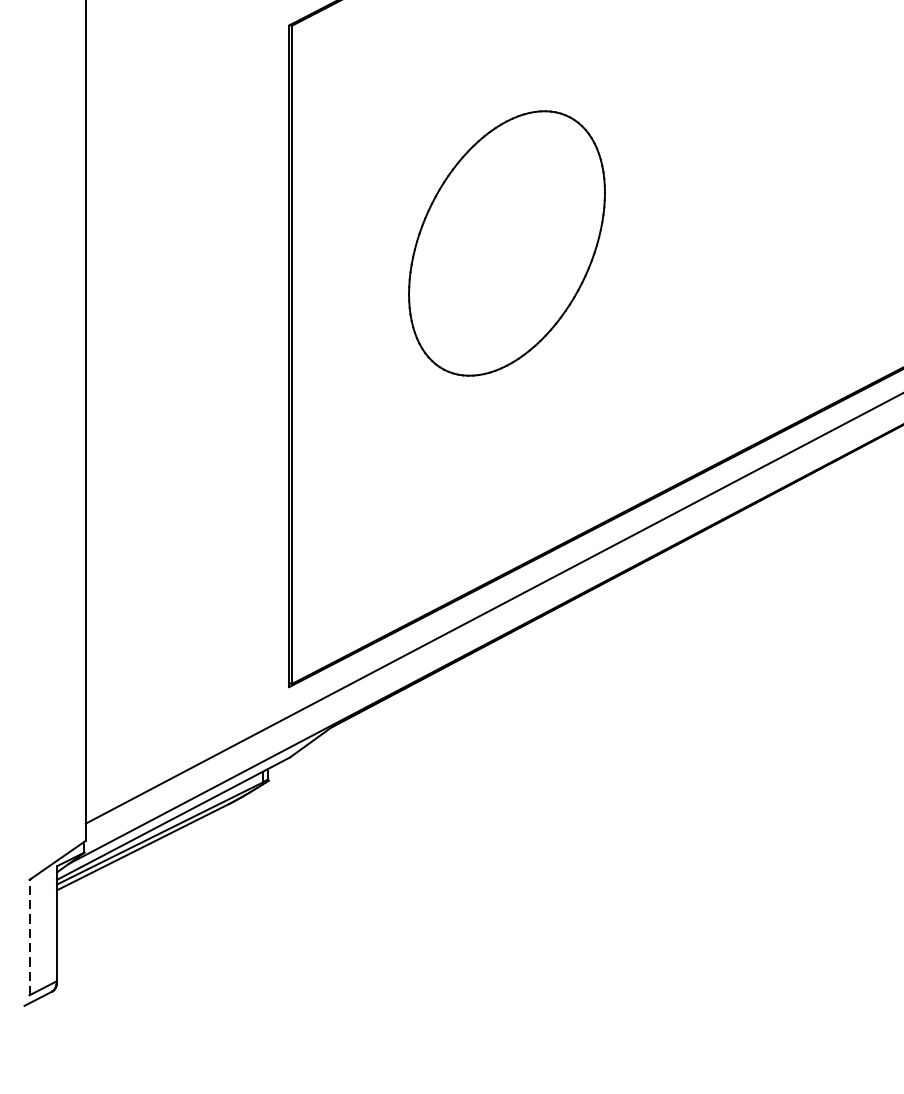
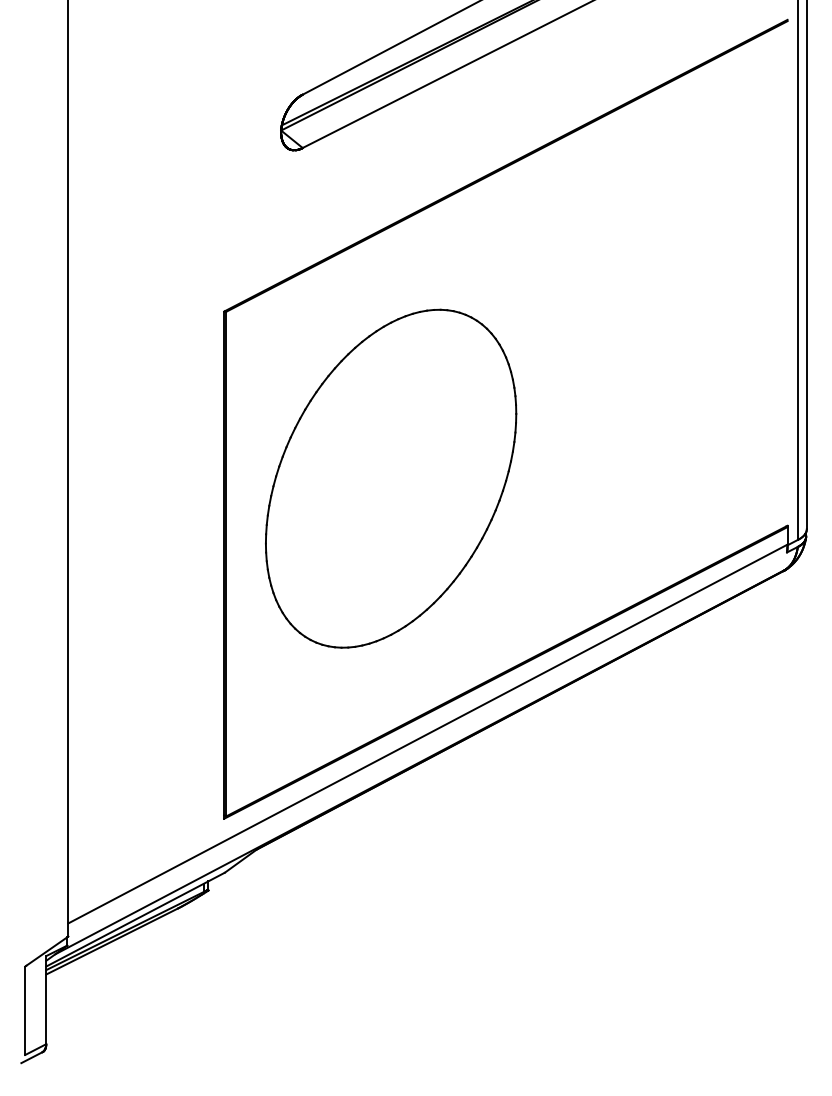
part: (507, 243) -> (391, 478), size x1.67
line: (29, 937) -> (25, 1010), dashed -> solid

